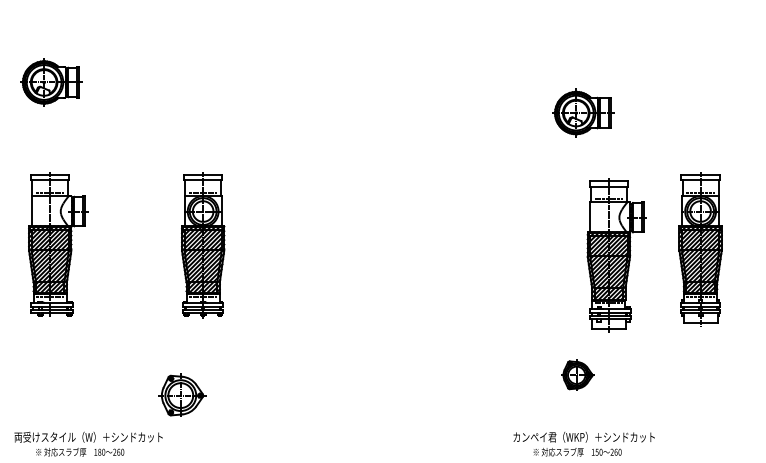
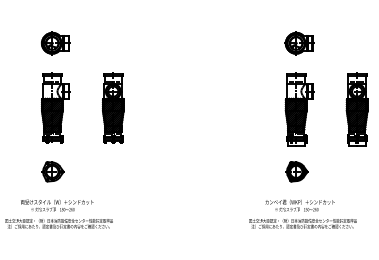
part: (50, 82) -> (55, 43), moved
part: (56, 243) -> (55, 107), moved
part: (615, 254) -> (299, 109), moved
part: (576, 374) -> (296, 171), size x1.43
part: (181, 394) -> (52, 171), moved

